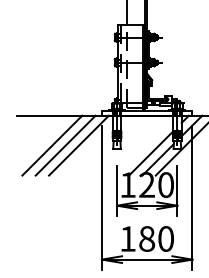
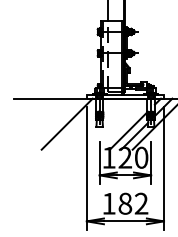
line: (52, 145) -> (44, 124), removed
line: (65, 145) -> (55, 124), removed
text: (165, 238) -> (141, 203), 180 -> 182

